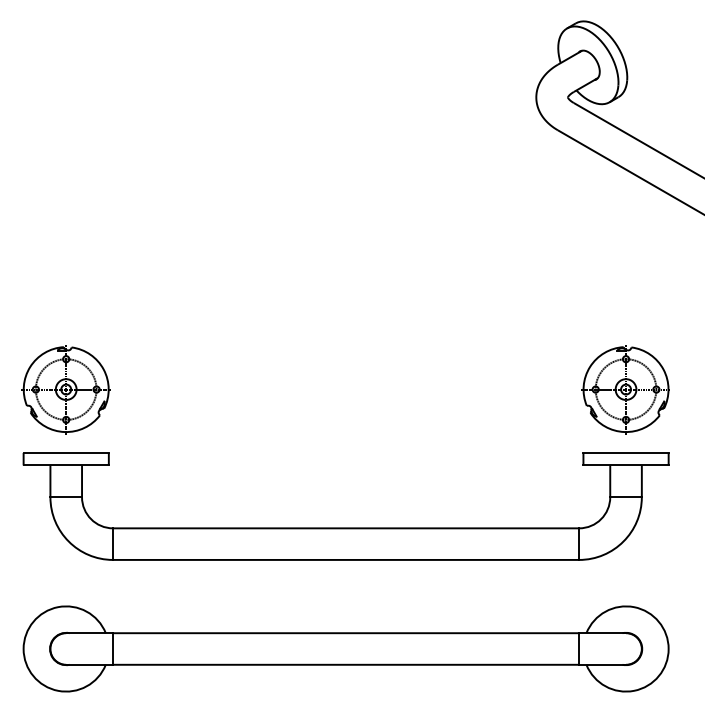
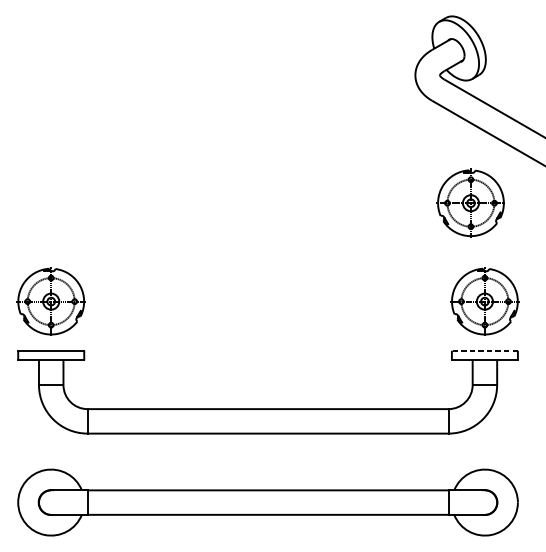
part: (607, 262) -> (470, 203), added
line: (626, 452) -> (485, 350), solid -> dashed

